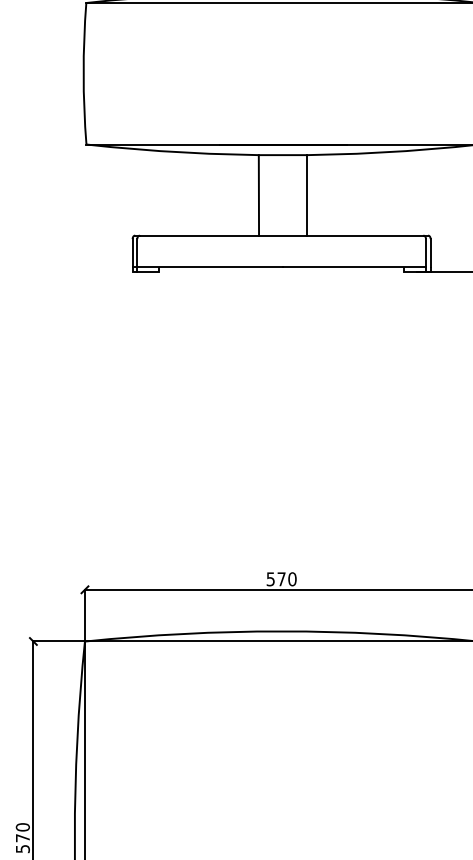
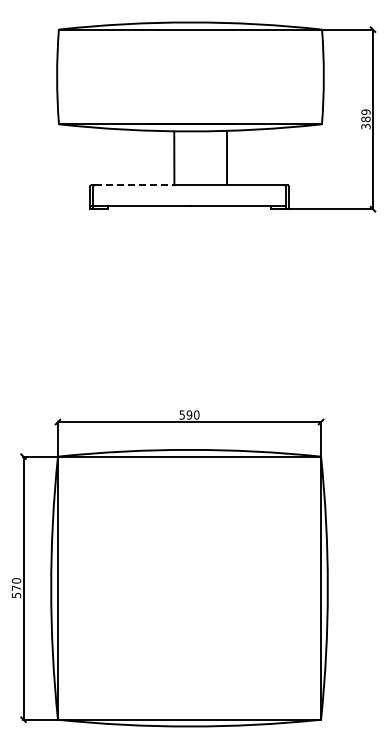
line: (307, 195) -> (226, 158), moved
line: (199, 236) -> (134, 185), solid -> dashed
text: (281, 578) -> (189, 414), 570 -> 590

